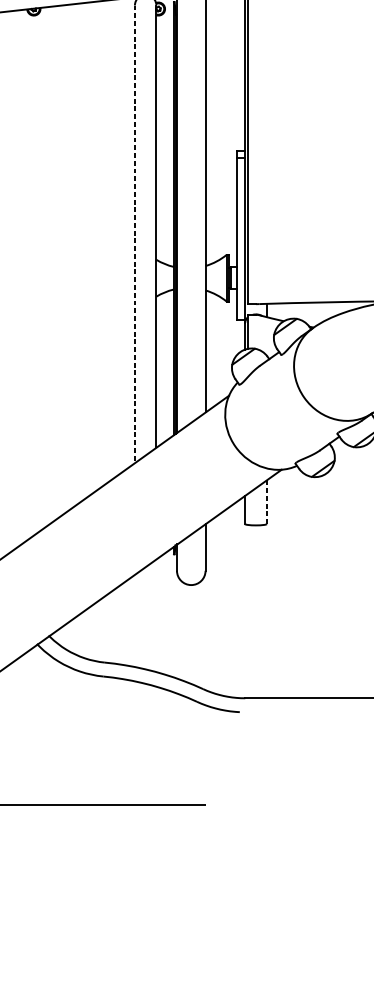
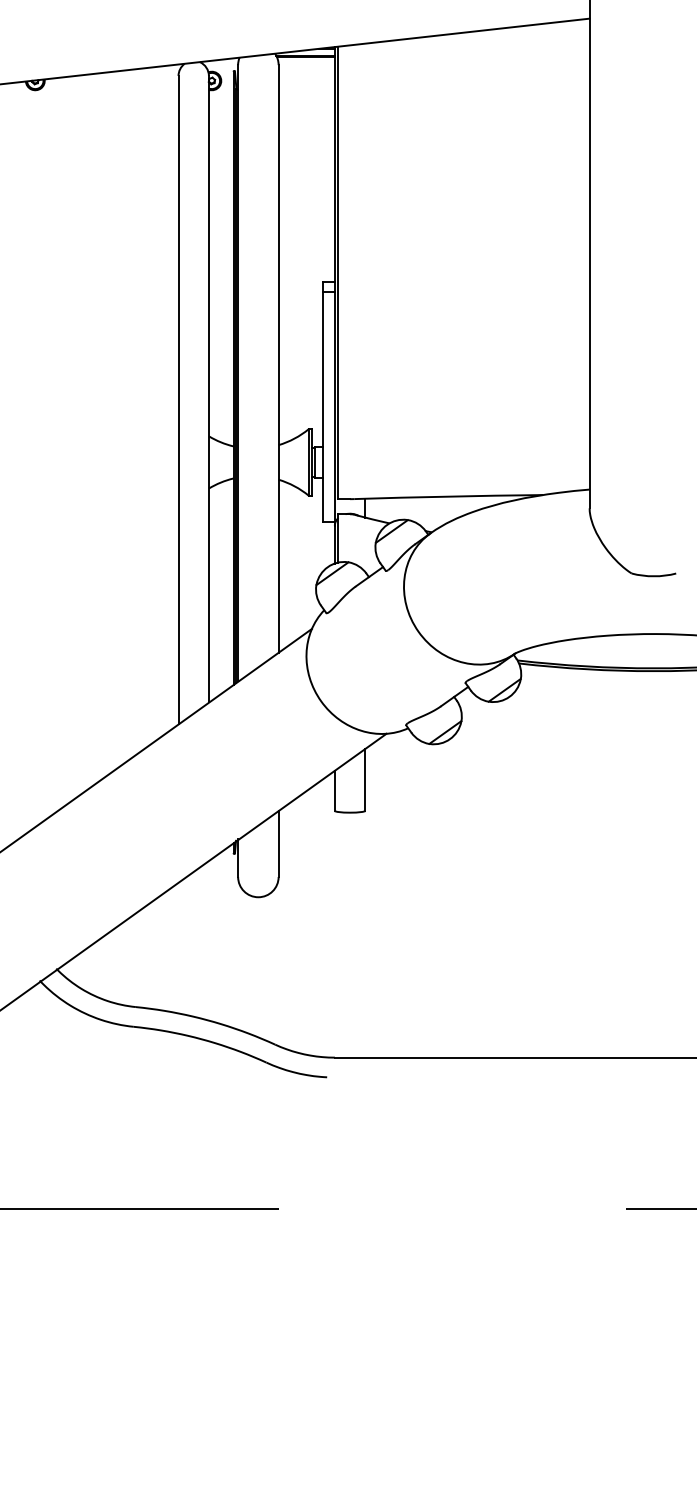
line: (134, 233) -> (178, 399), dashed -> solid
line: (266, 501) -> (365, 779), dashed -> solid

